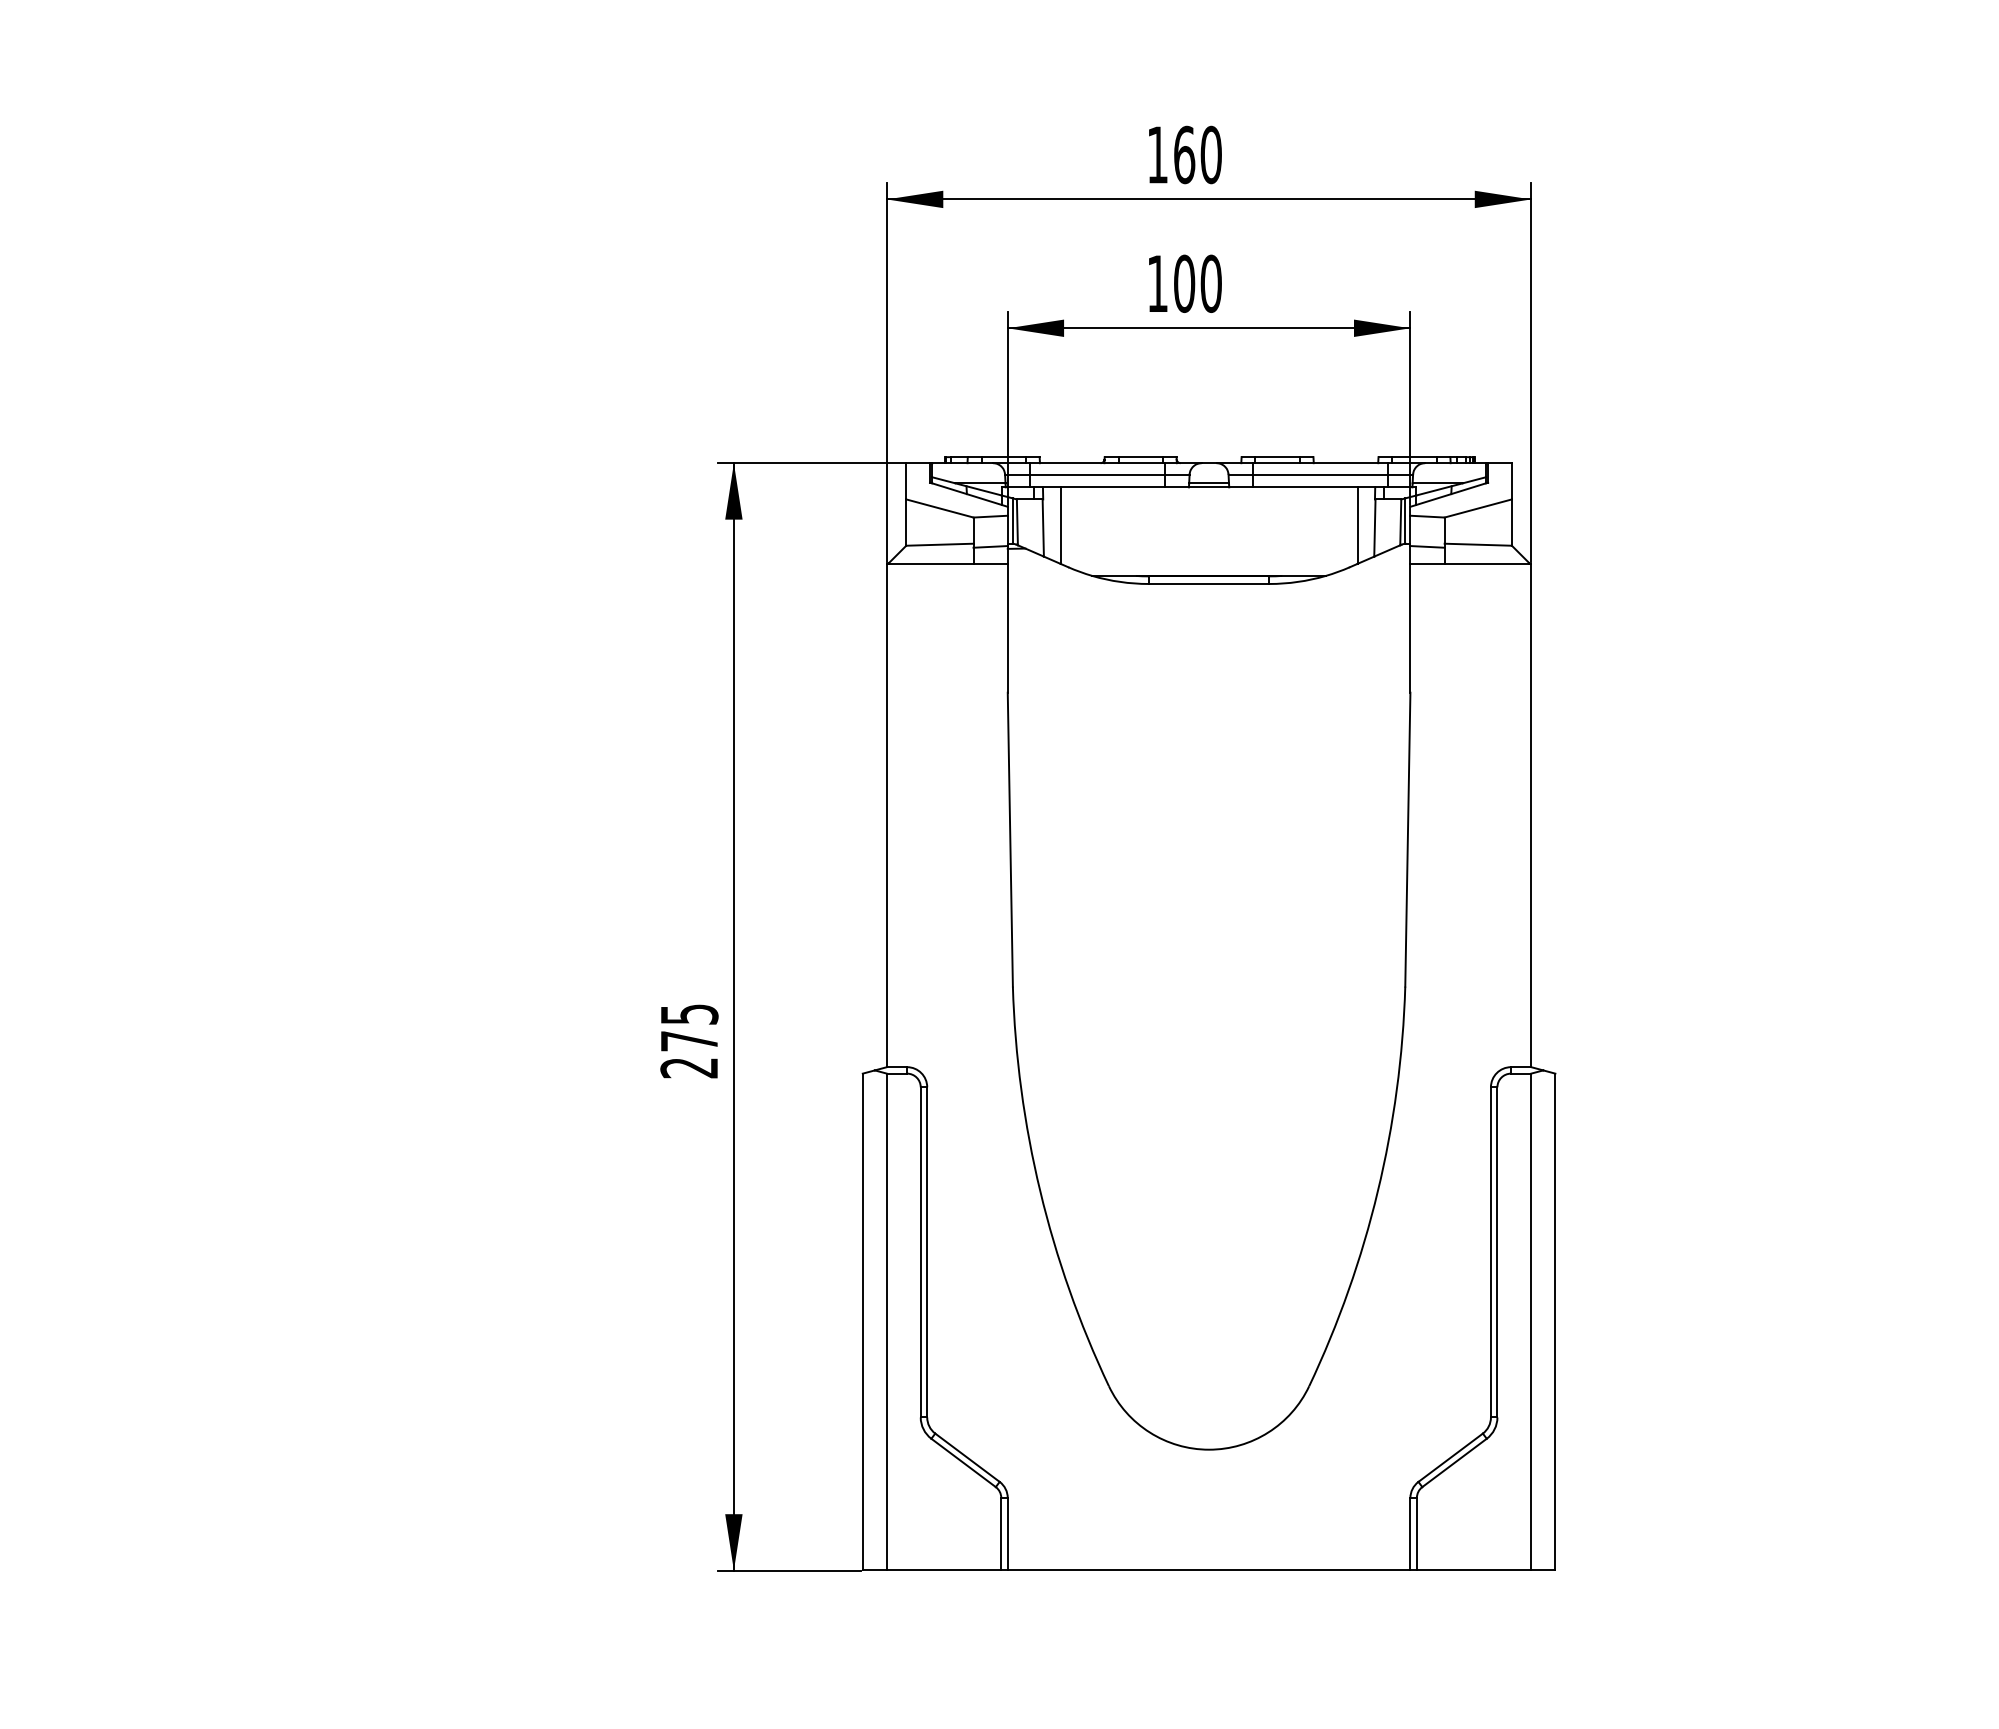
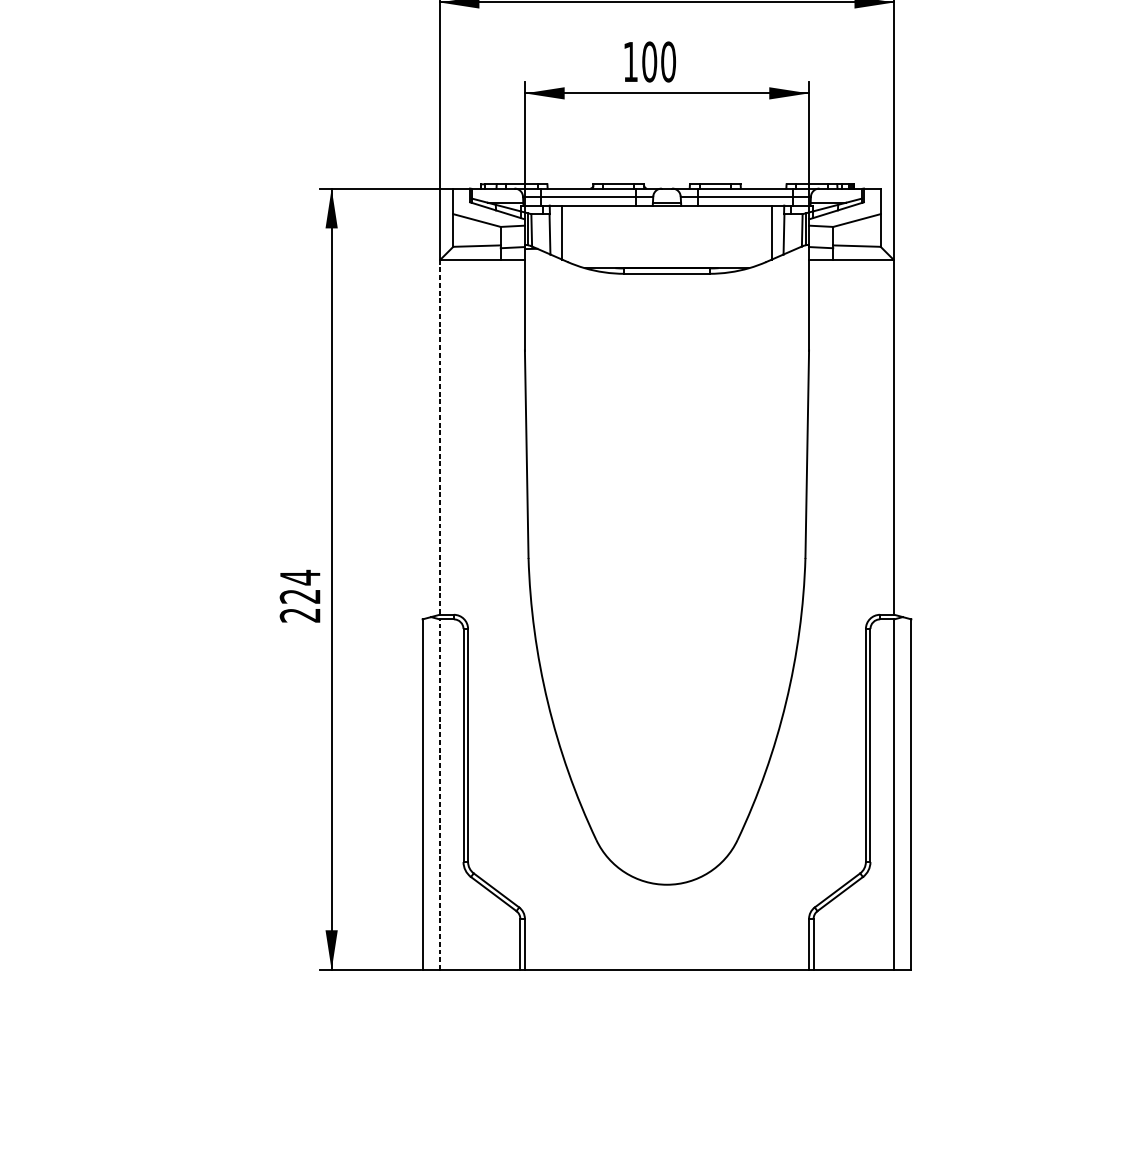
line: (886, 815) -> (439, 437), solid -> dashed
text: (689, 1027) -> (300, 586), 275 -> 224
line: (886, 1321) -> (439, 794), solid -> dashed

